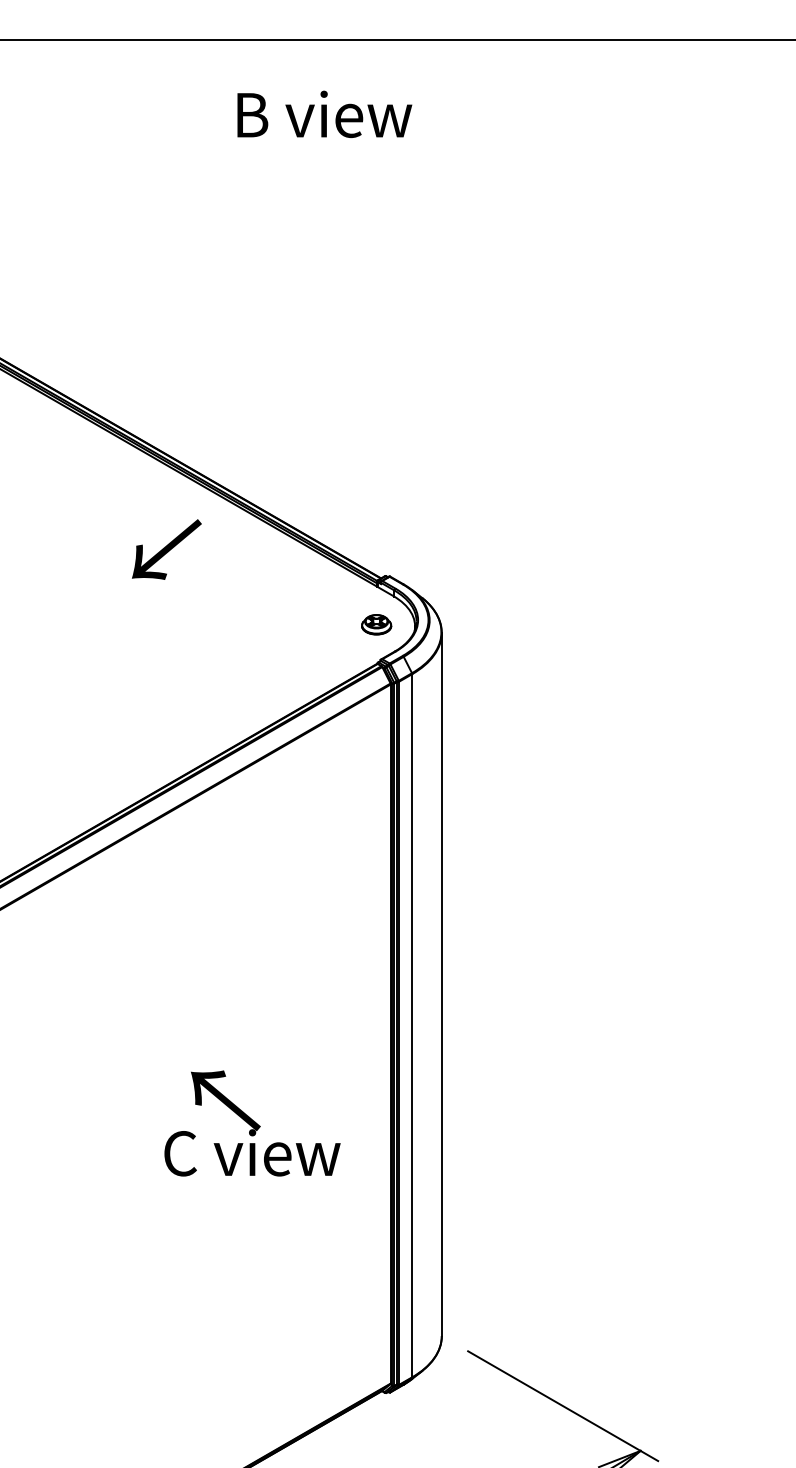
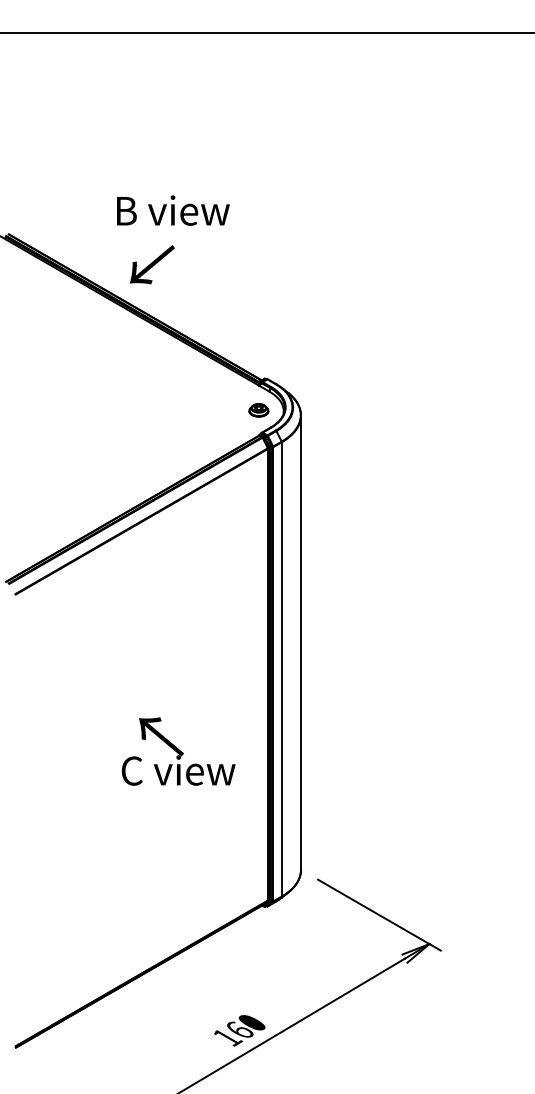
text: (324, 114) -> (173, 210), moved
text: (165, 549) -> (151, 264), moved
text: (252, 1123) -> (178, 751), moved

